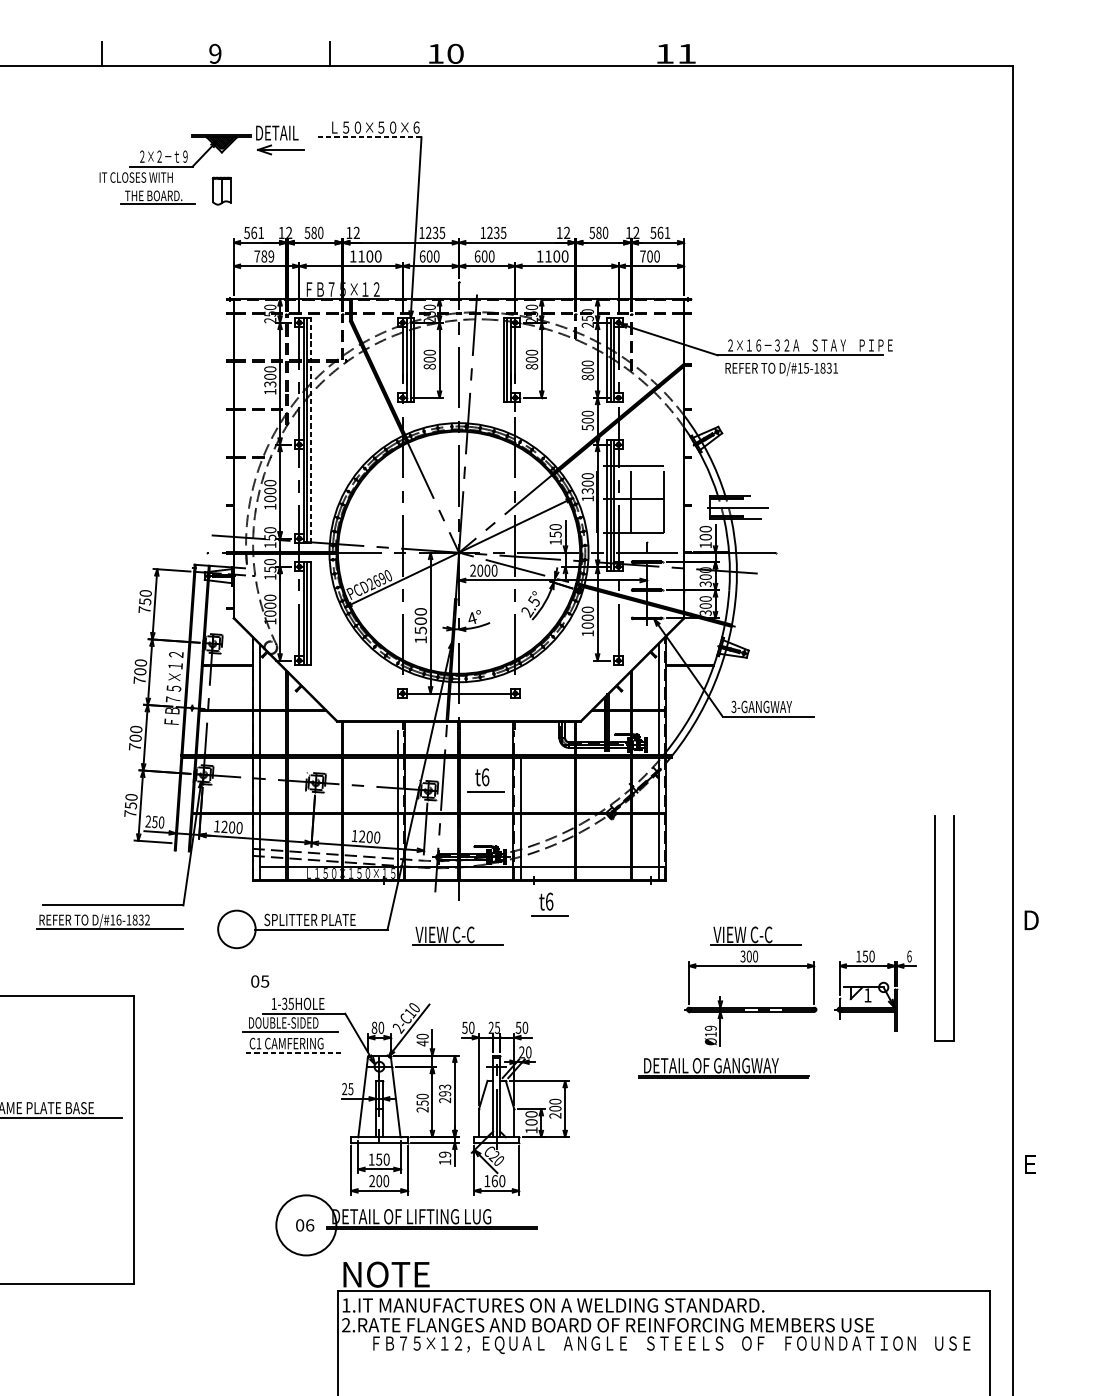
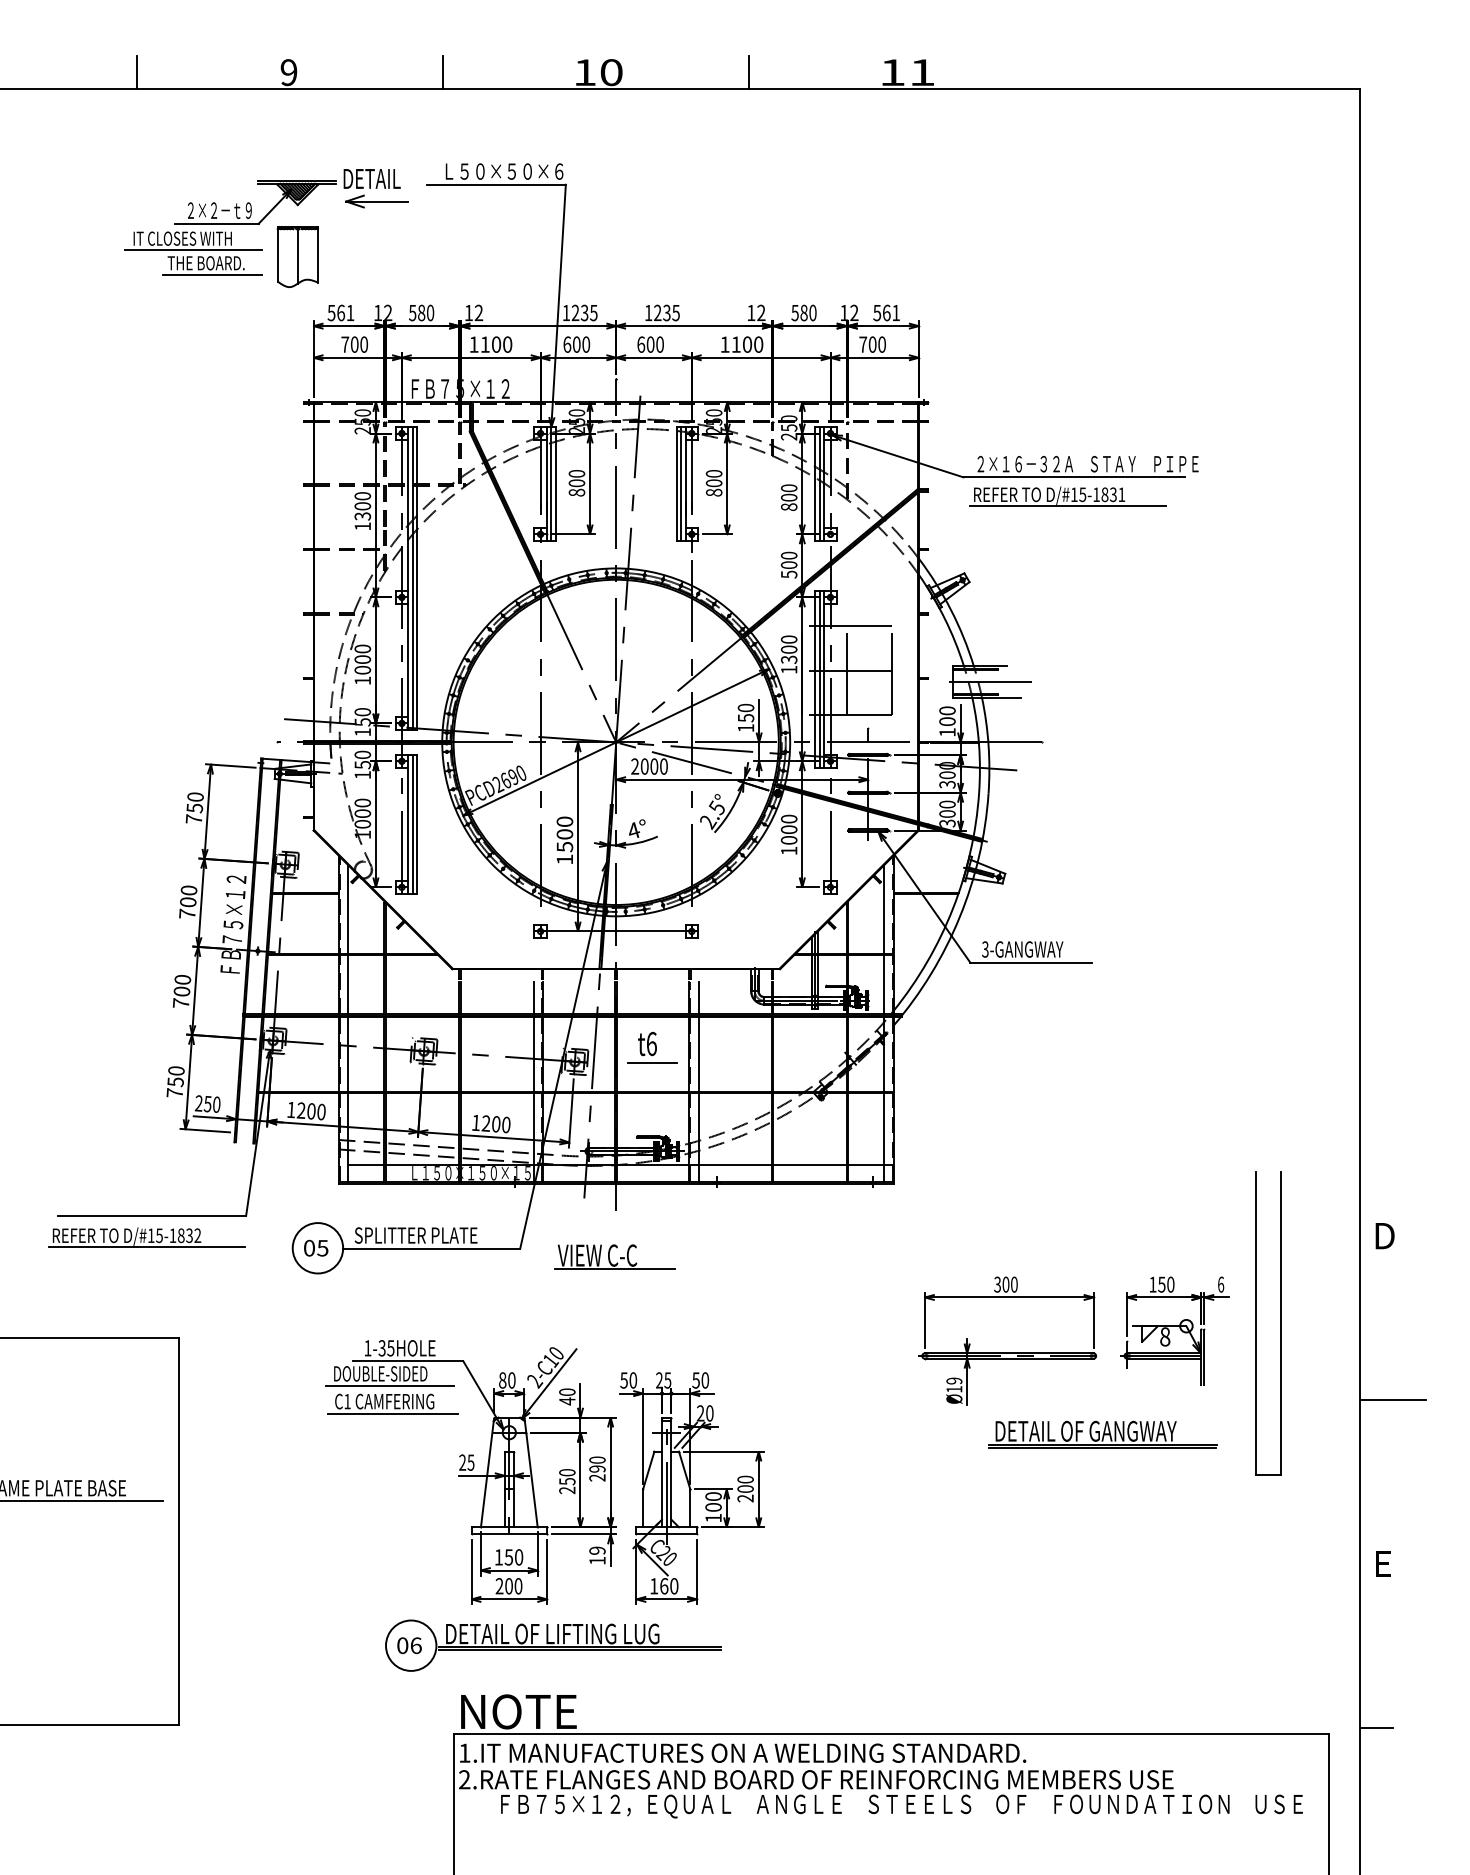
line: (557, 53) -> (748, 72), added
line: (369, 137) -> (496, 184), dashed -> solid
line: (144, 186) -> (193, 250), added
part: (221, 190) -> (297, 256), size x1.67
text: (267, 256) -> (359, 344), 789 -> 700
line: (795, 377) -> (1067, 506), added
line: (311, 430) -> (417, 578), dashed -> solid
line: (520, 743) -> (698, 998), added
part: (550, 904) -> (738, 1214), removed
text: (118, 919) -> (159, 1235), D/#16-1832 -> D/#15-1832
part: (935, 928) -> (1256, 1323), moved
part: (755, 935) -> (1014, 1256), removed
text: (260, 980) -> (316, 1247), moved
text: (868, 995) -> (1165, 1336), 1 -> 8
line: (1037, 1042) -> (1392, 1399), added
line: (292, 1053) -> (392, 1414), dashed -> solid
part: (723, 1068) -> (1102, 1434), moved
text: (445, 1086) -> (597, 1459), 293 -> 290
circle: (306, 1225) -> (411, 1645), size x0.62
line: (1025, 1286) -> (1376, 1727), added

